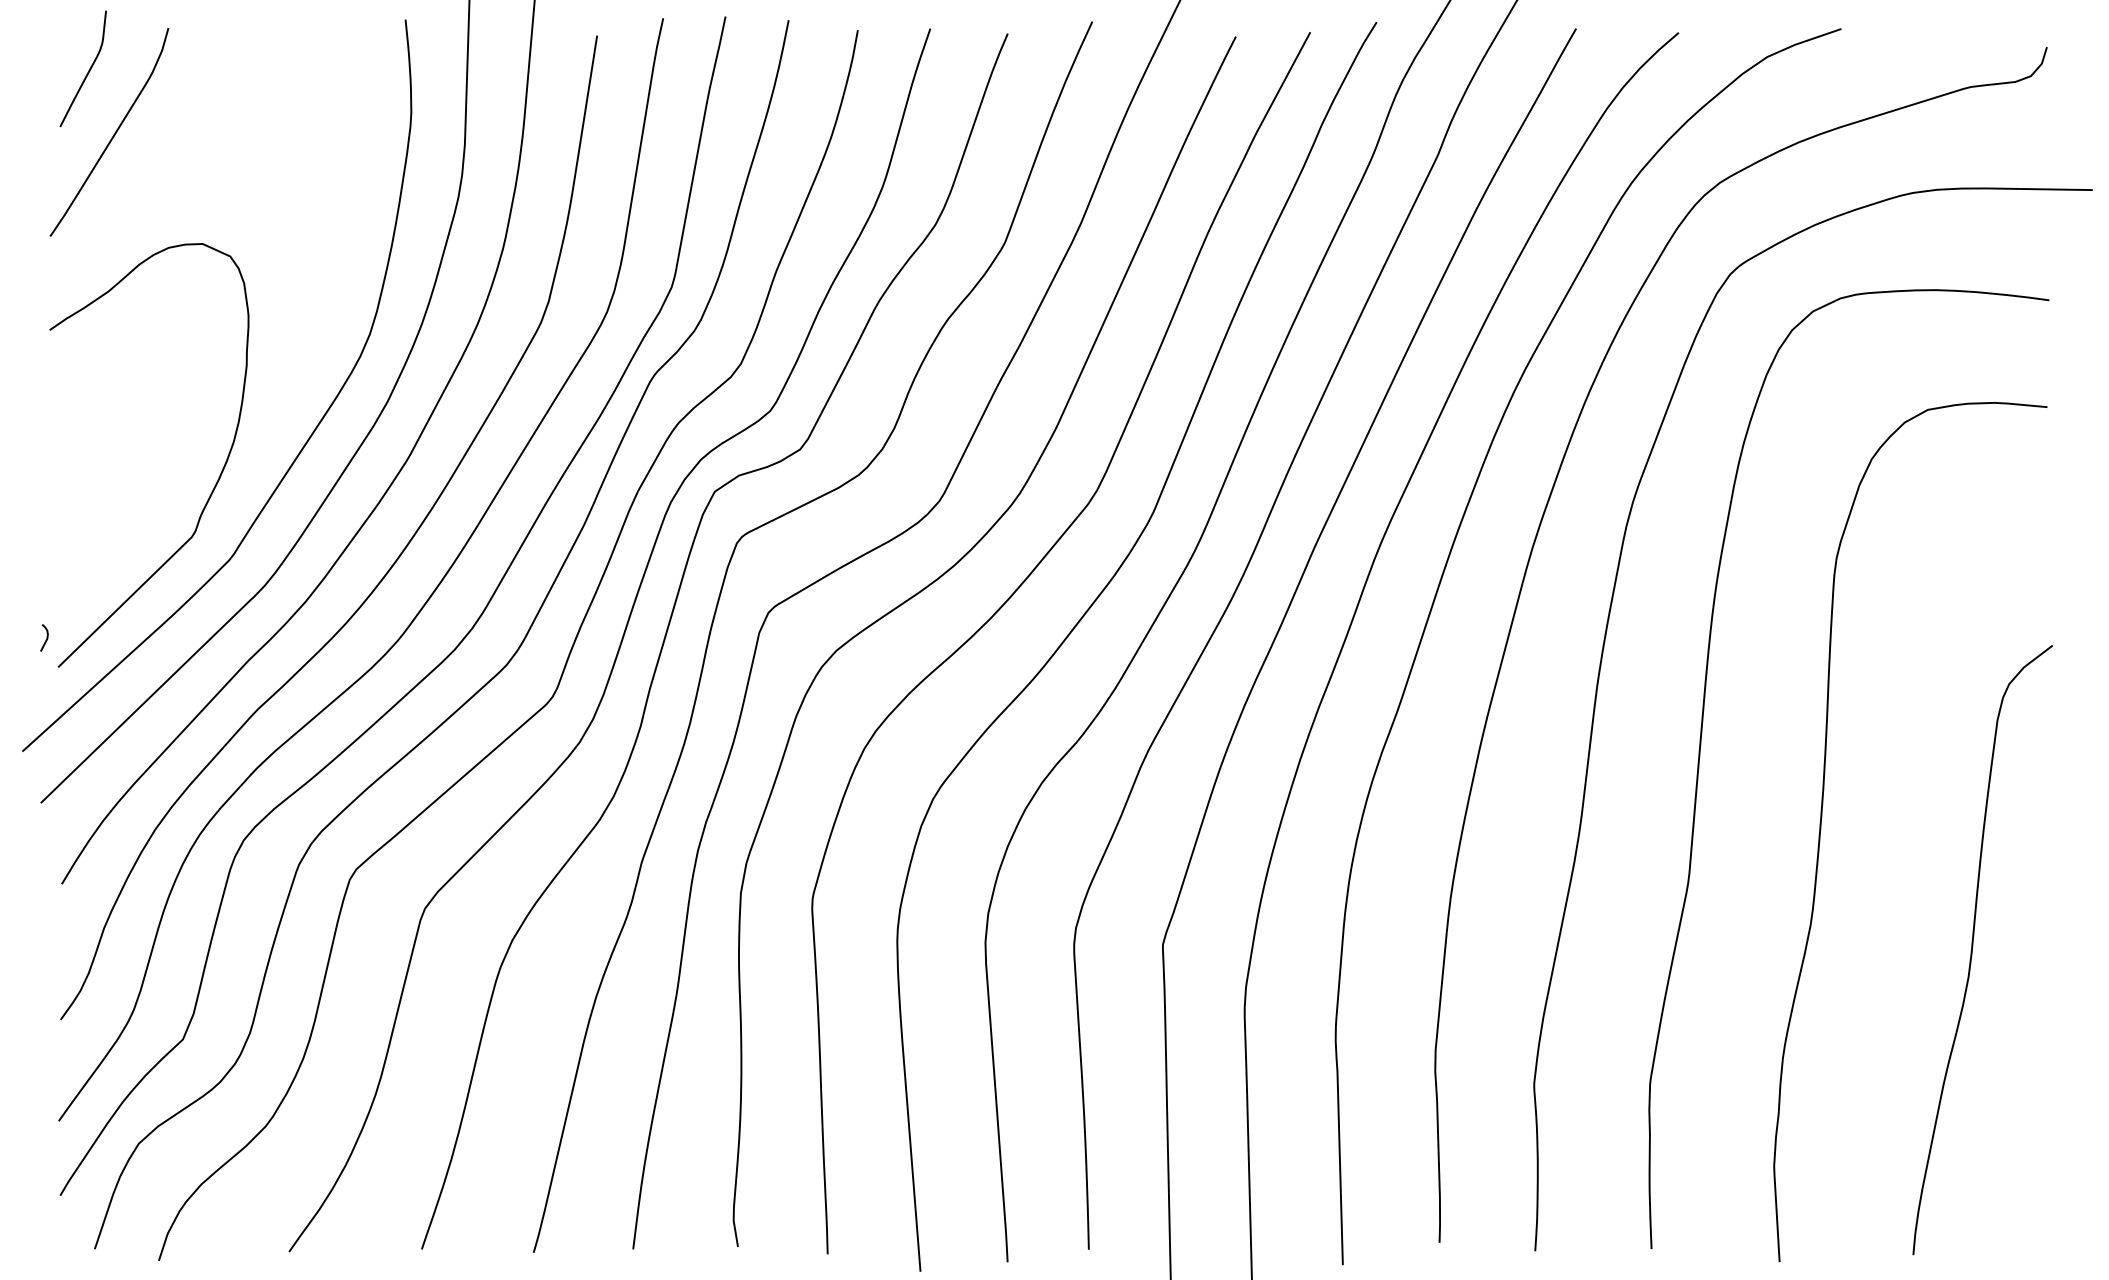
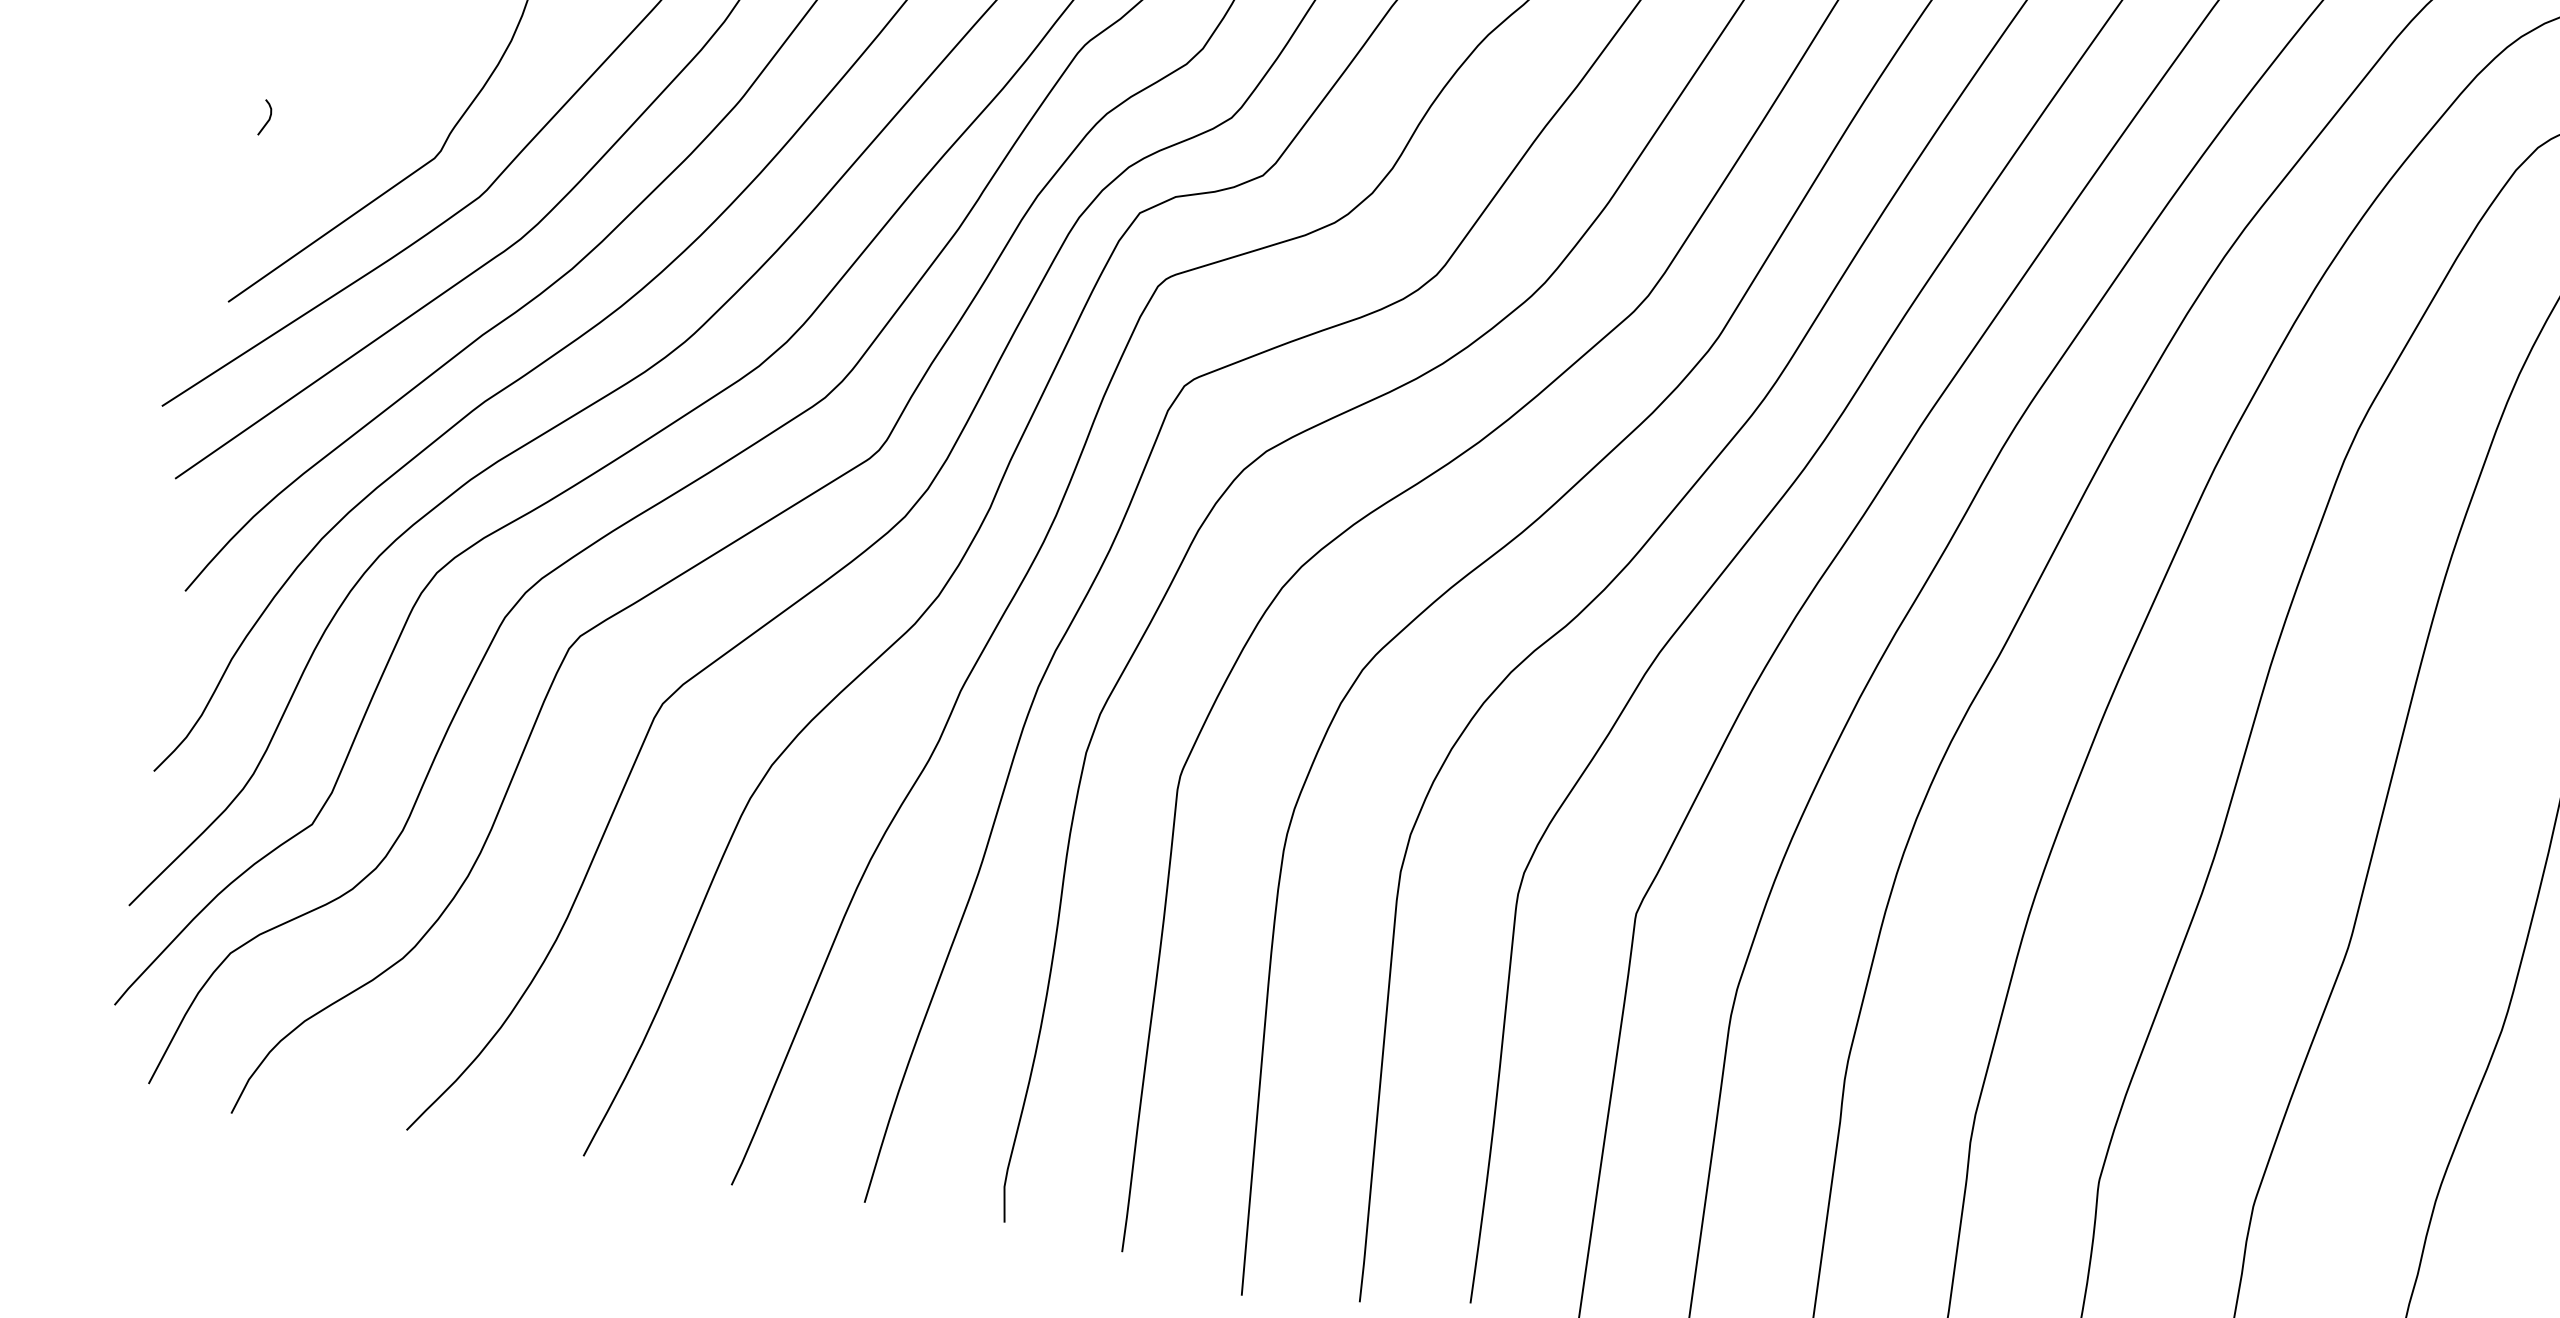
curve: (46, 637) -> (268, 117), moved

